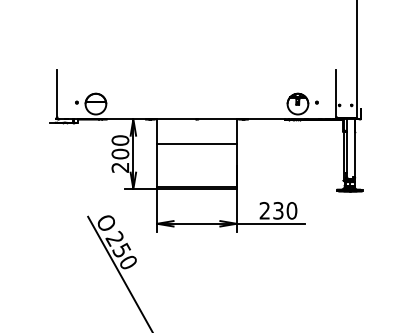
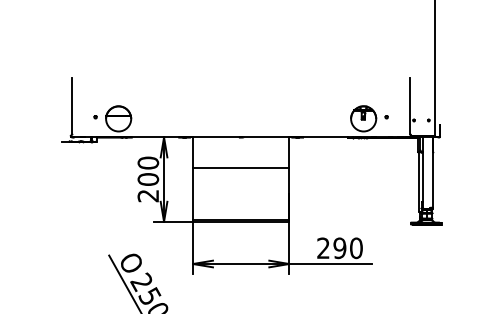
text: (278, 210) -> (340, 247), 230 -> 290

